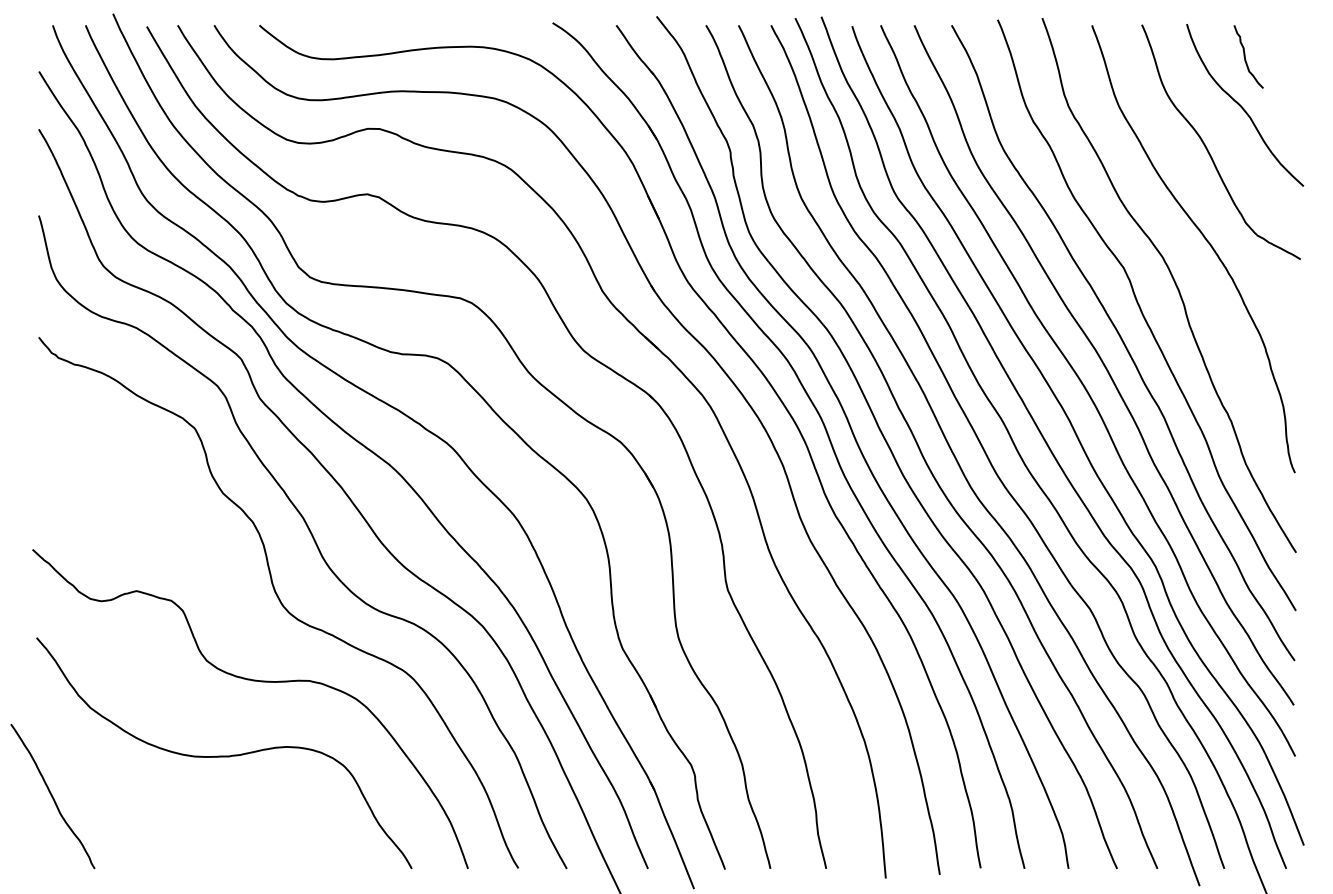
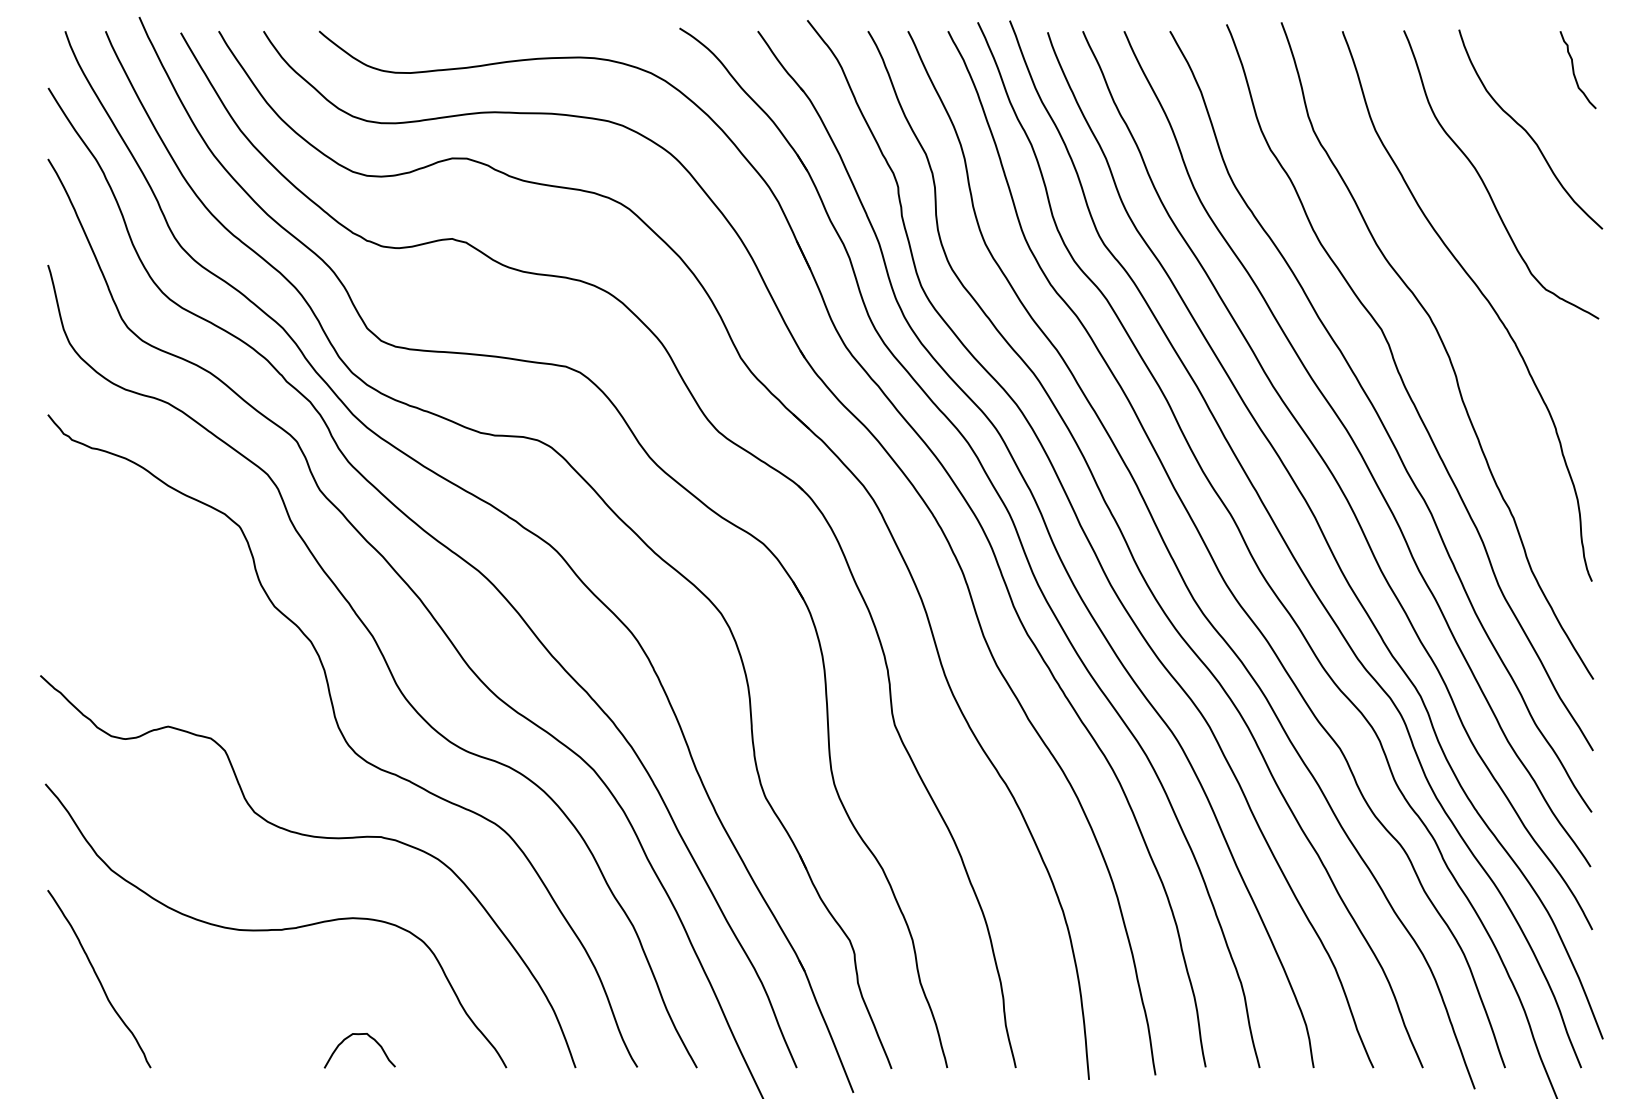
curve: (1245, 57) -> (1574, 70), moved
curve: (53, 796) -> (99, 979), moved
curve: (291, 842) -> (358, 1035), added

